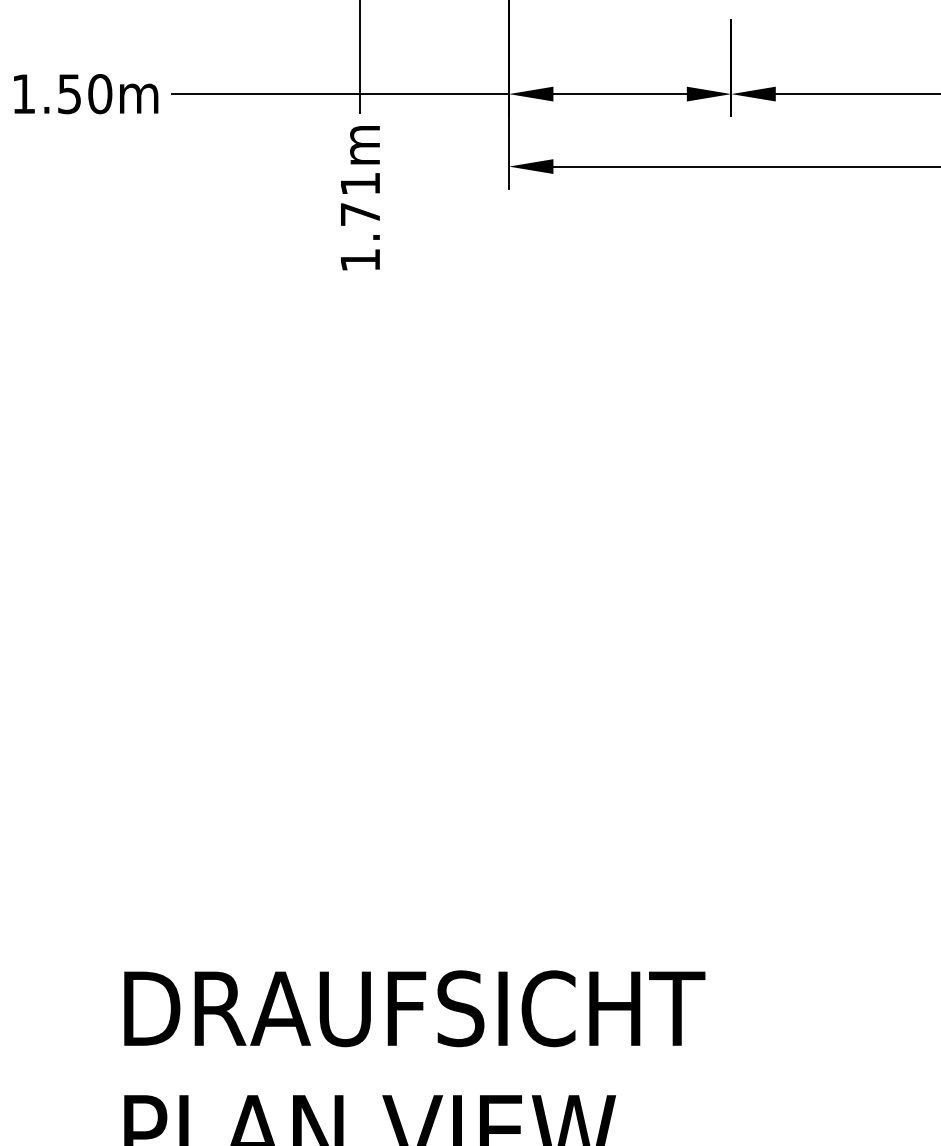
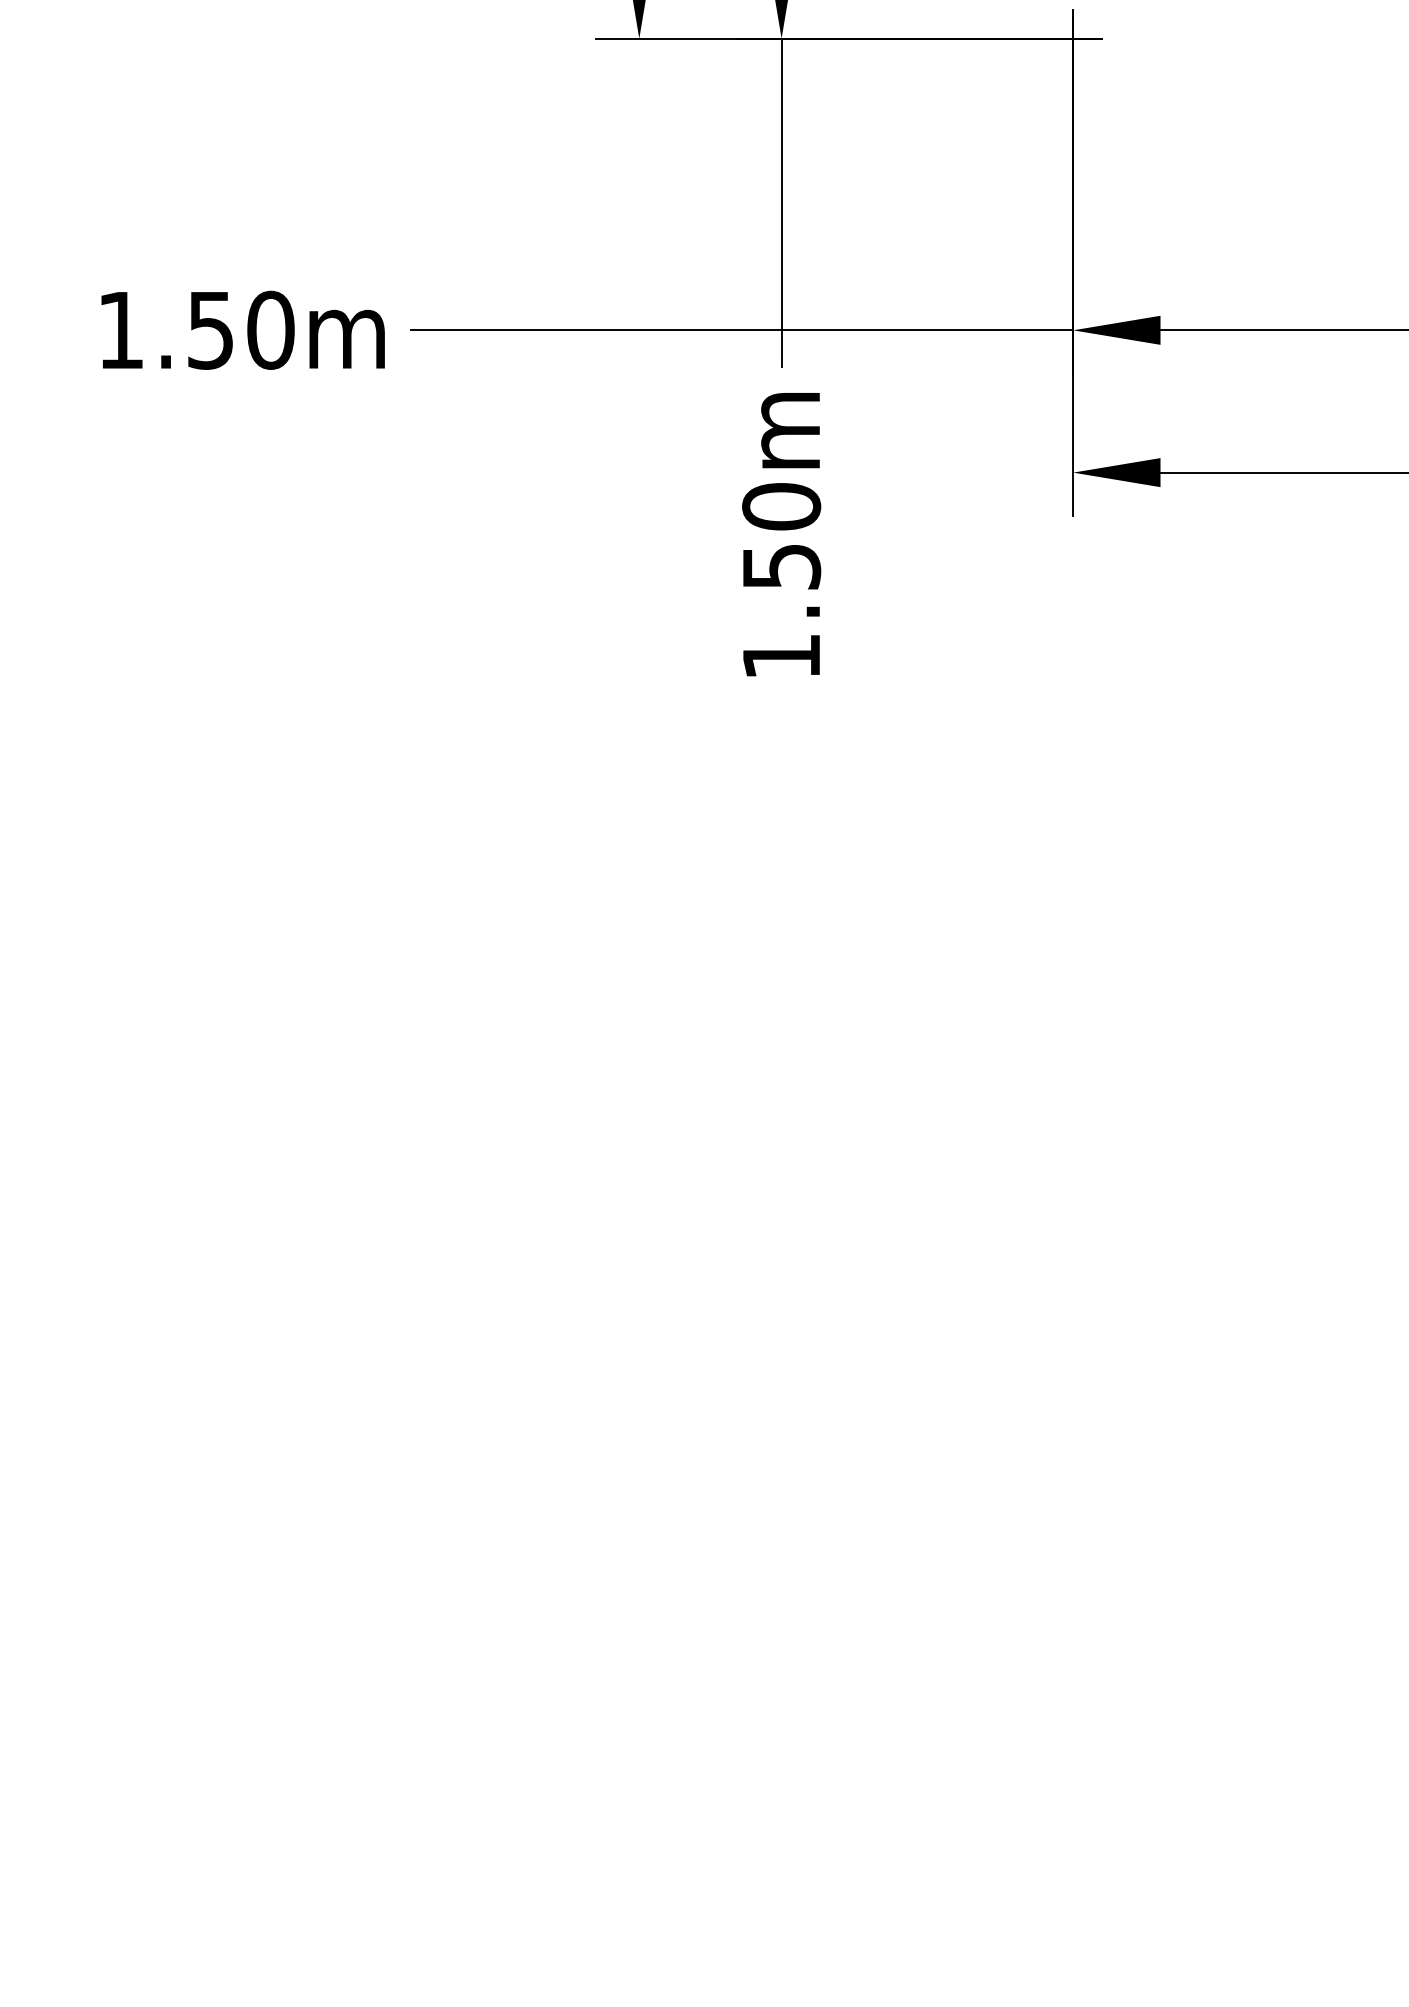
text: (360, 198) -> (781, 535), 1.71m -> 1.50m

